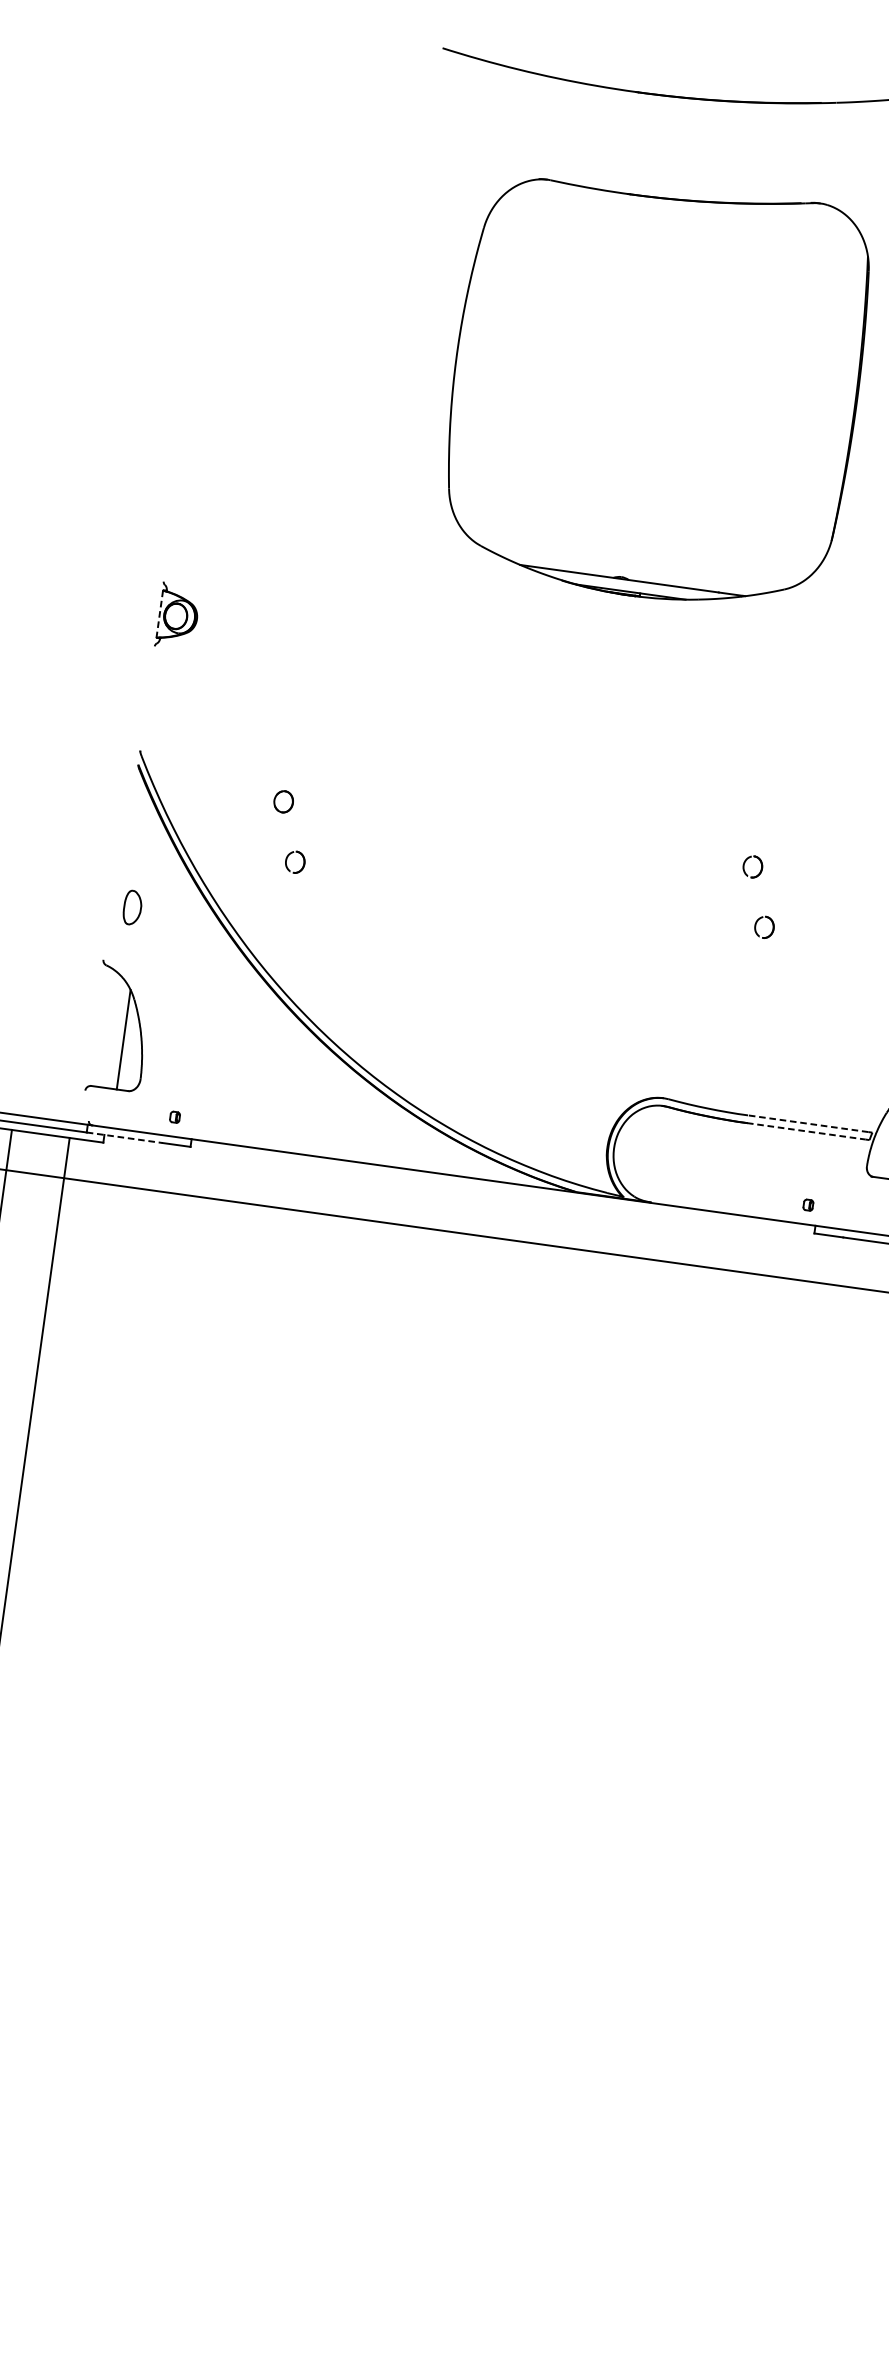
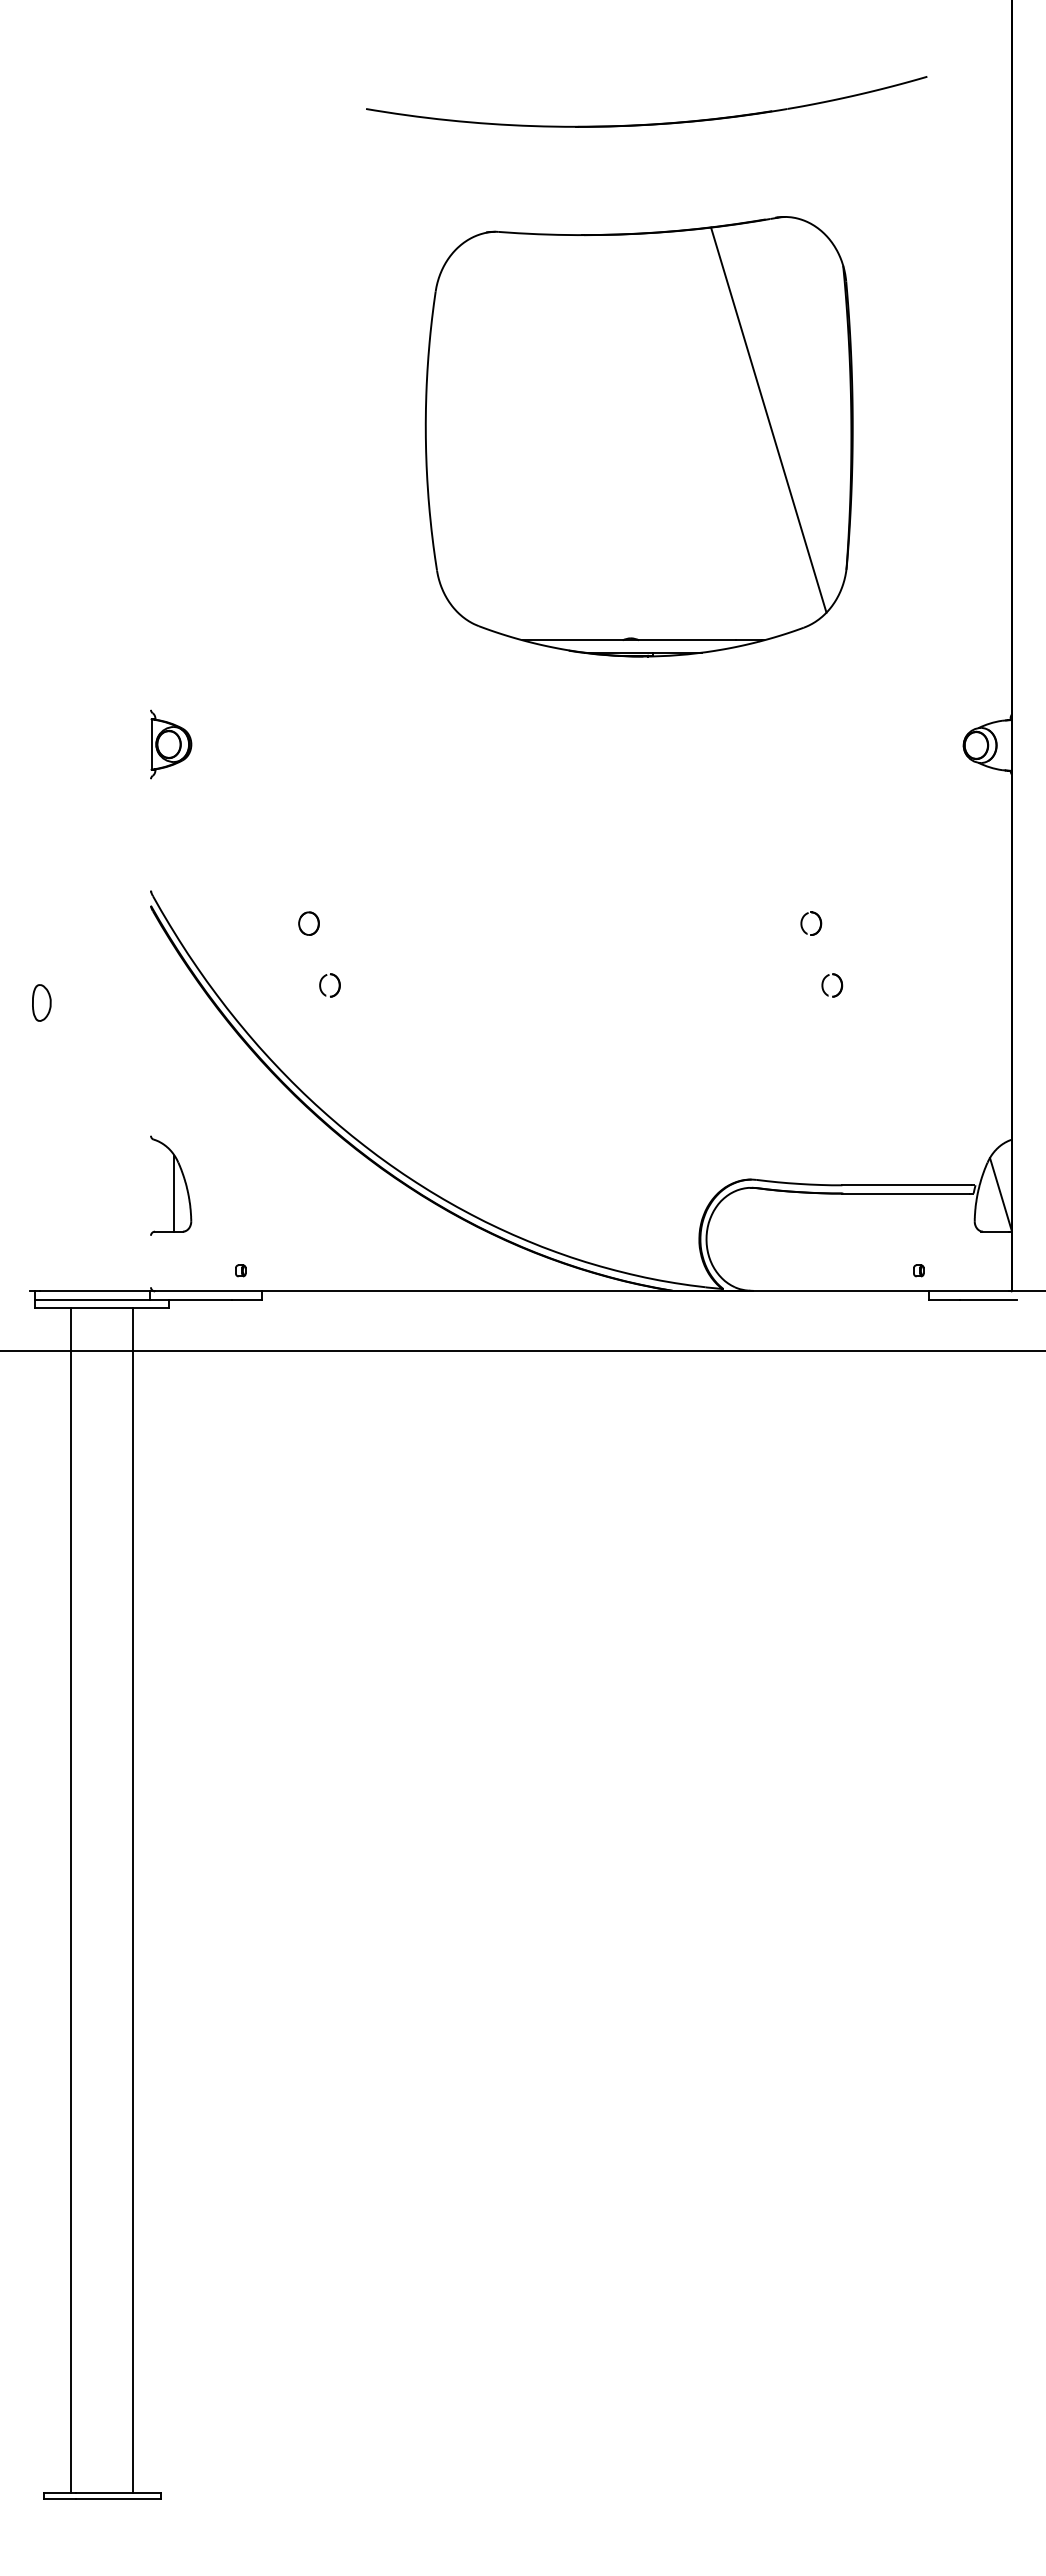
line: (778, 390) -> (768, 419), added
line: (159, 614) -> (151, 745), dashed -> solid
part: (132, 907) -> (41, 1002), moved
part: (121, 1028) -> (171, 1185), size x0.71
line: (807, 1123) -> (906, 1185), dashed -> solid
line: (805, 1131) -> (905, 1193), dashed -> solid
line: (125, 1137) -> (191, 1299), dashed -> solid

